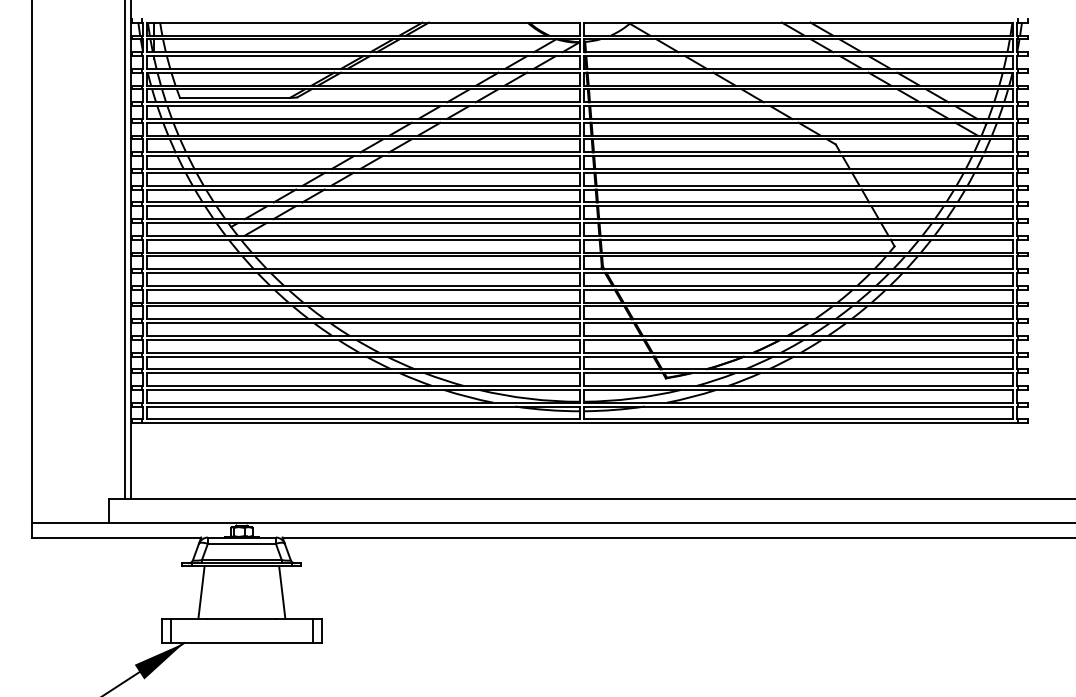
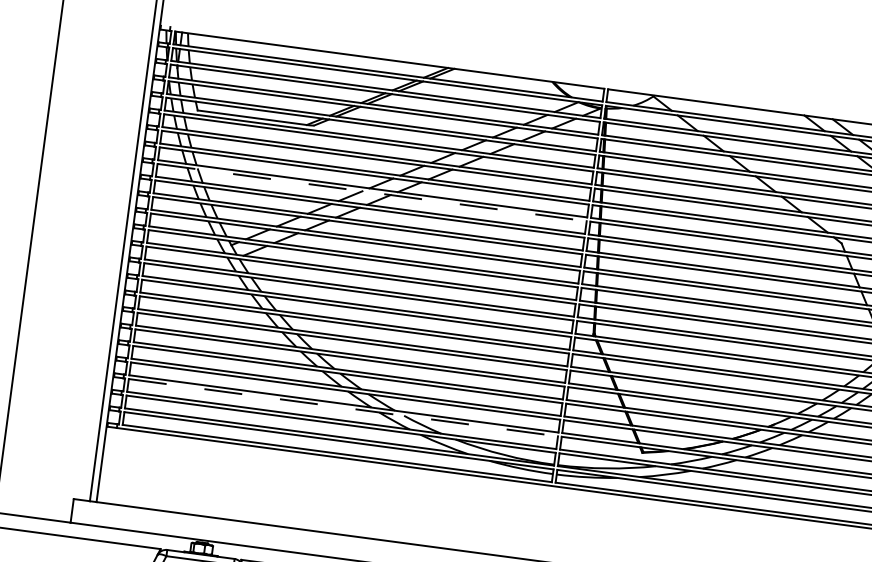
line: (364, 156) -> (372, 192), solid -> dashed
line: (364, 373) -> (344, 408), solid -> dashed

